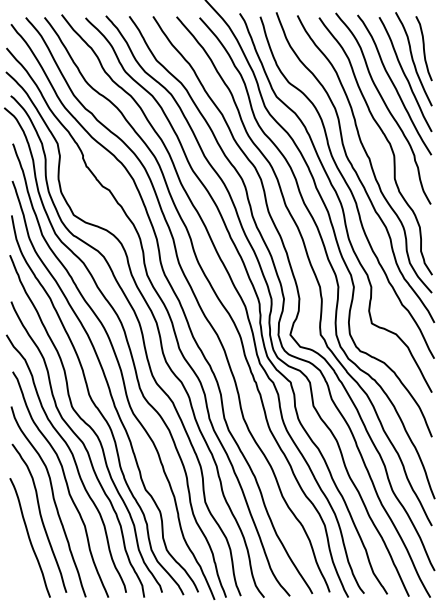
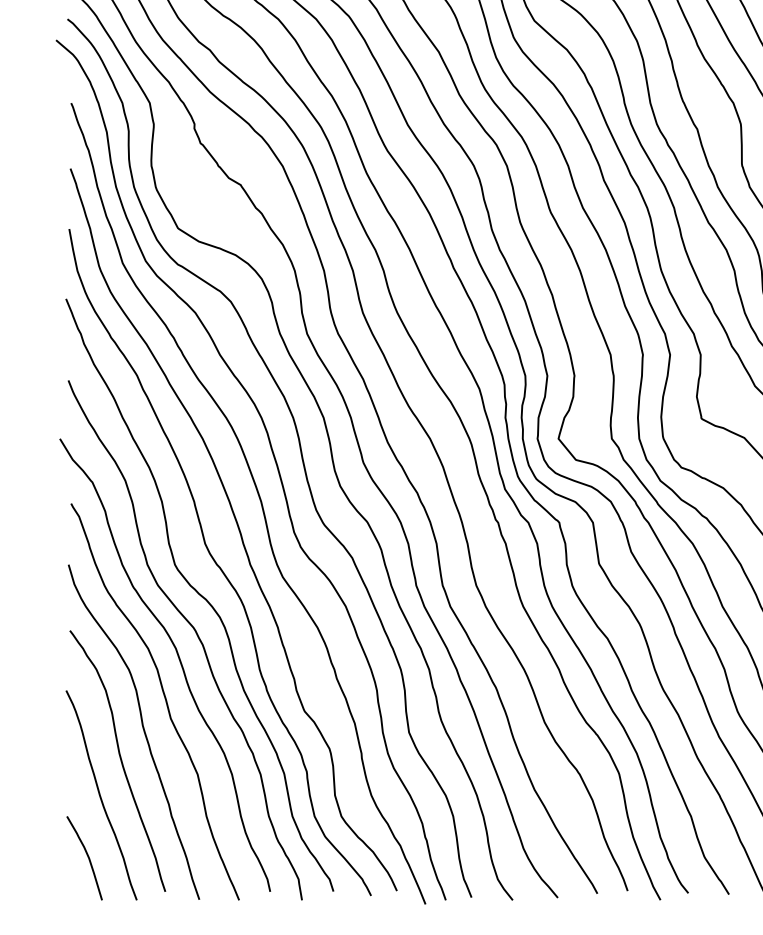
curve: (21, 572) -> (86, 856), added

